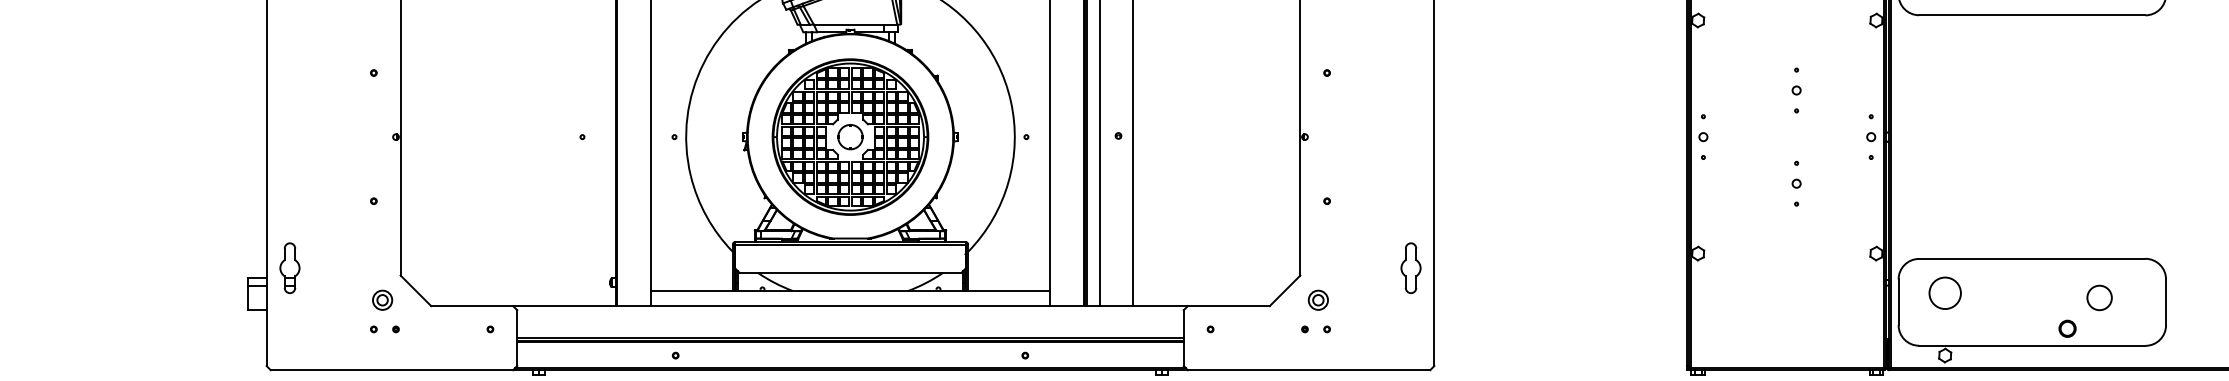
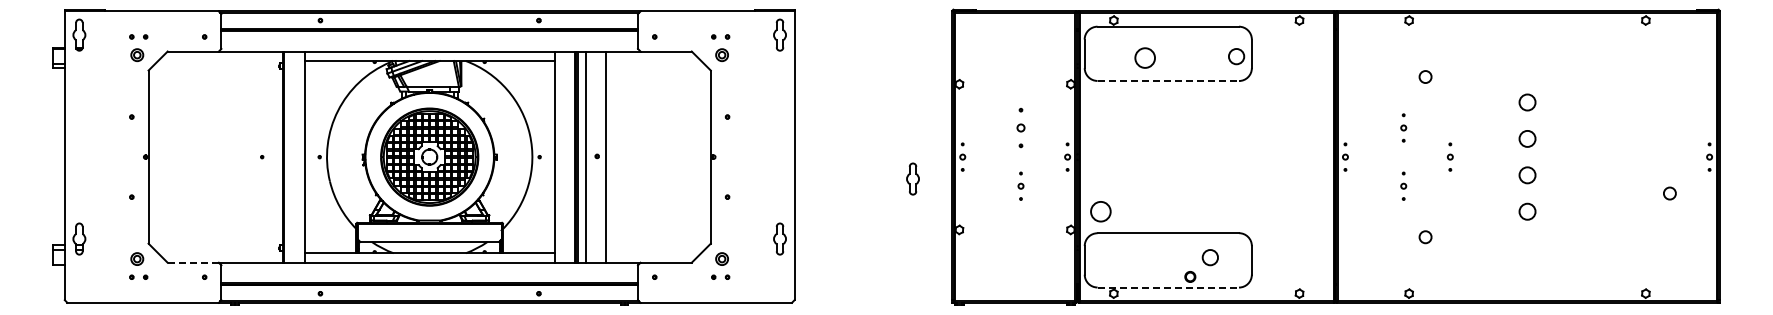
line: (2032, 16) -> (1168, 81), solid -> dashed
part: (1795, 89) -> (1020, 127), size x1.4
part: (1623, 171) -> (912, 178), added
circle: (1944, 292) -> (1100, 211), moved
line: (472, 305) -> (193, 262), solid -> dashed
line: (2032, 345) -> (1168, 287), solid -> dashed

